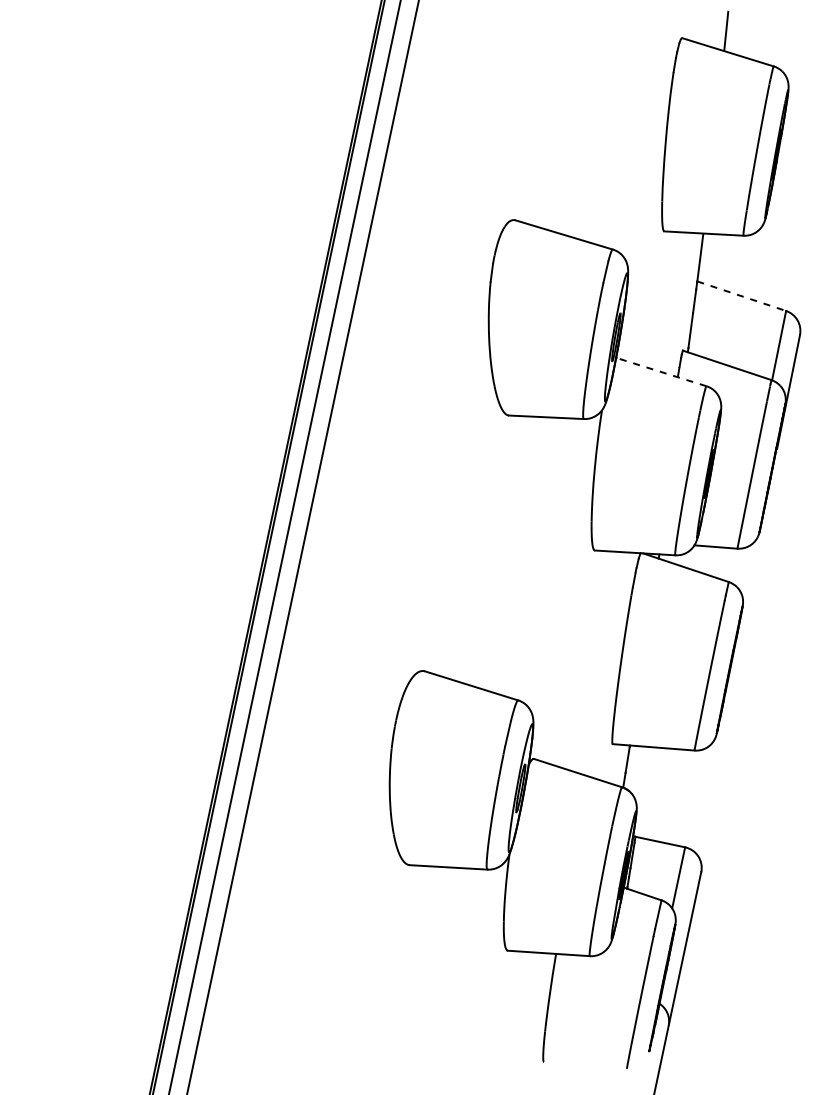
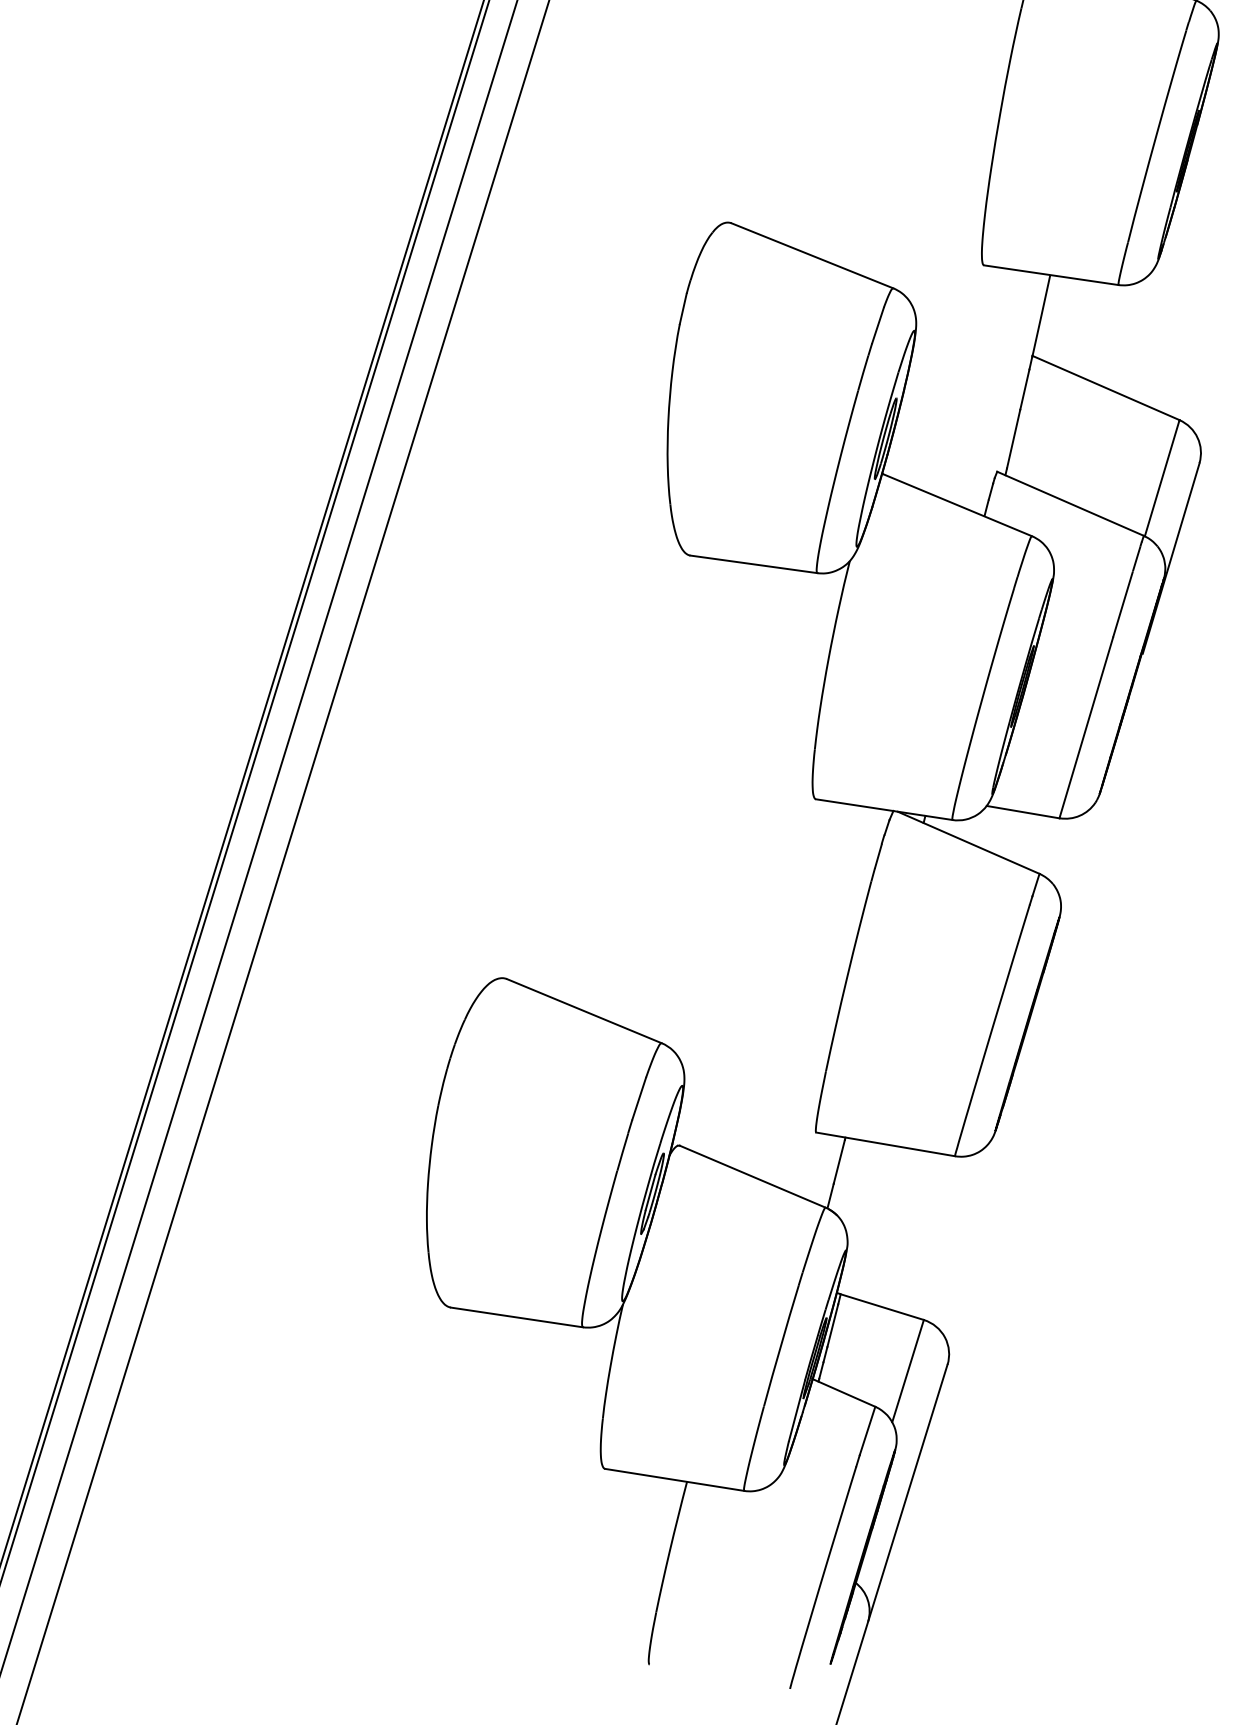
line: (741, 296) -> (1105, 388), dashed -> solid
line: (661, 371) -> (957, 504), dashed -> solid

